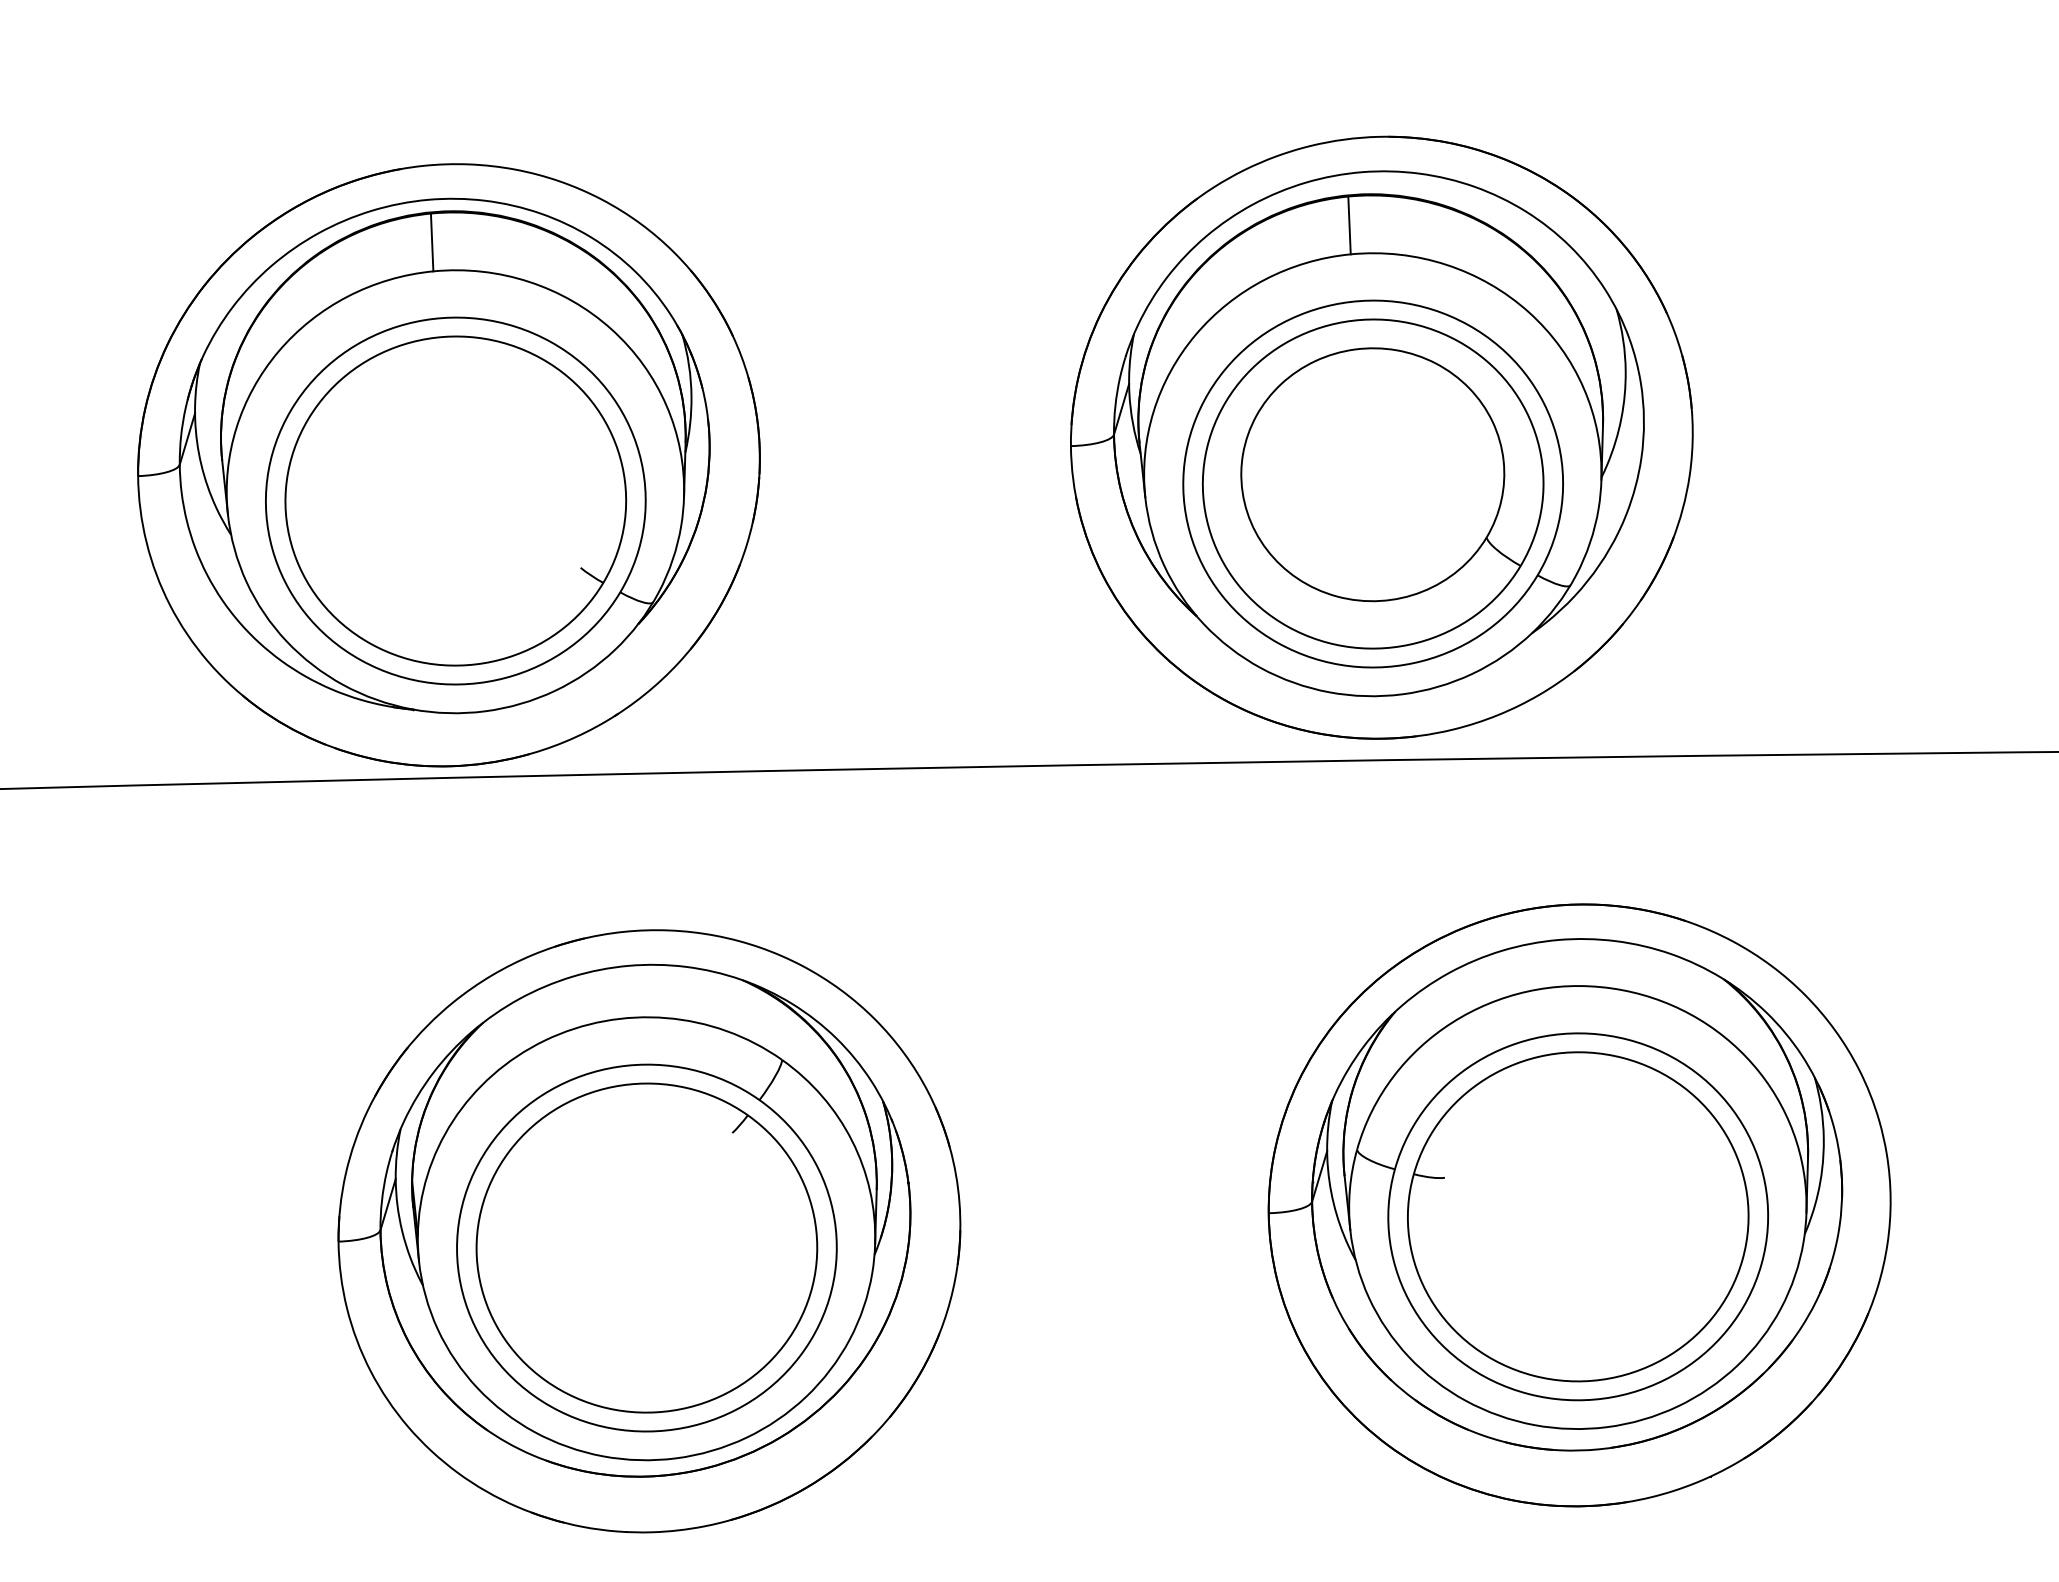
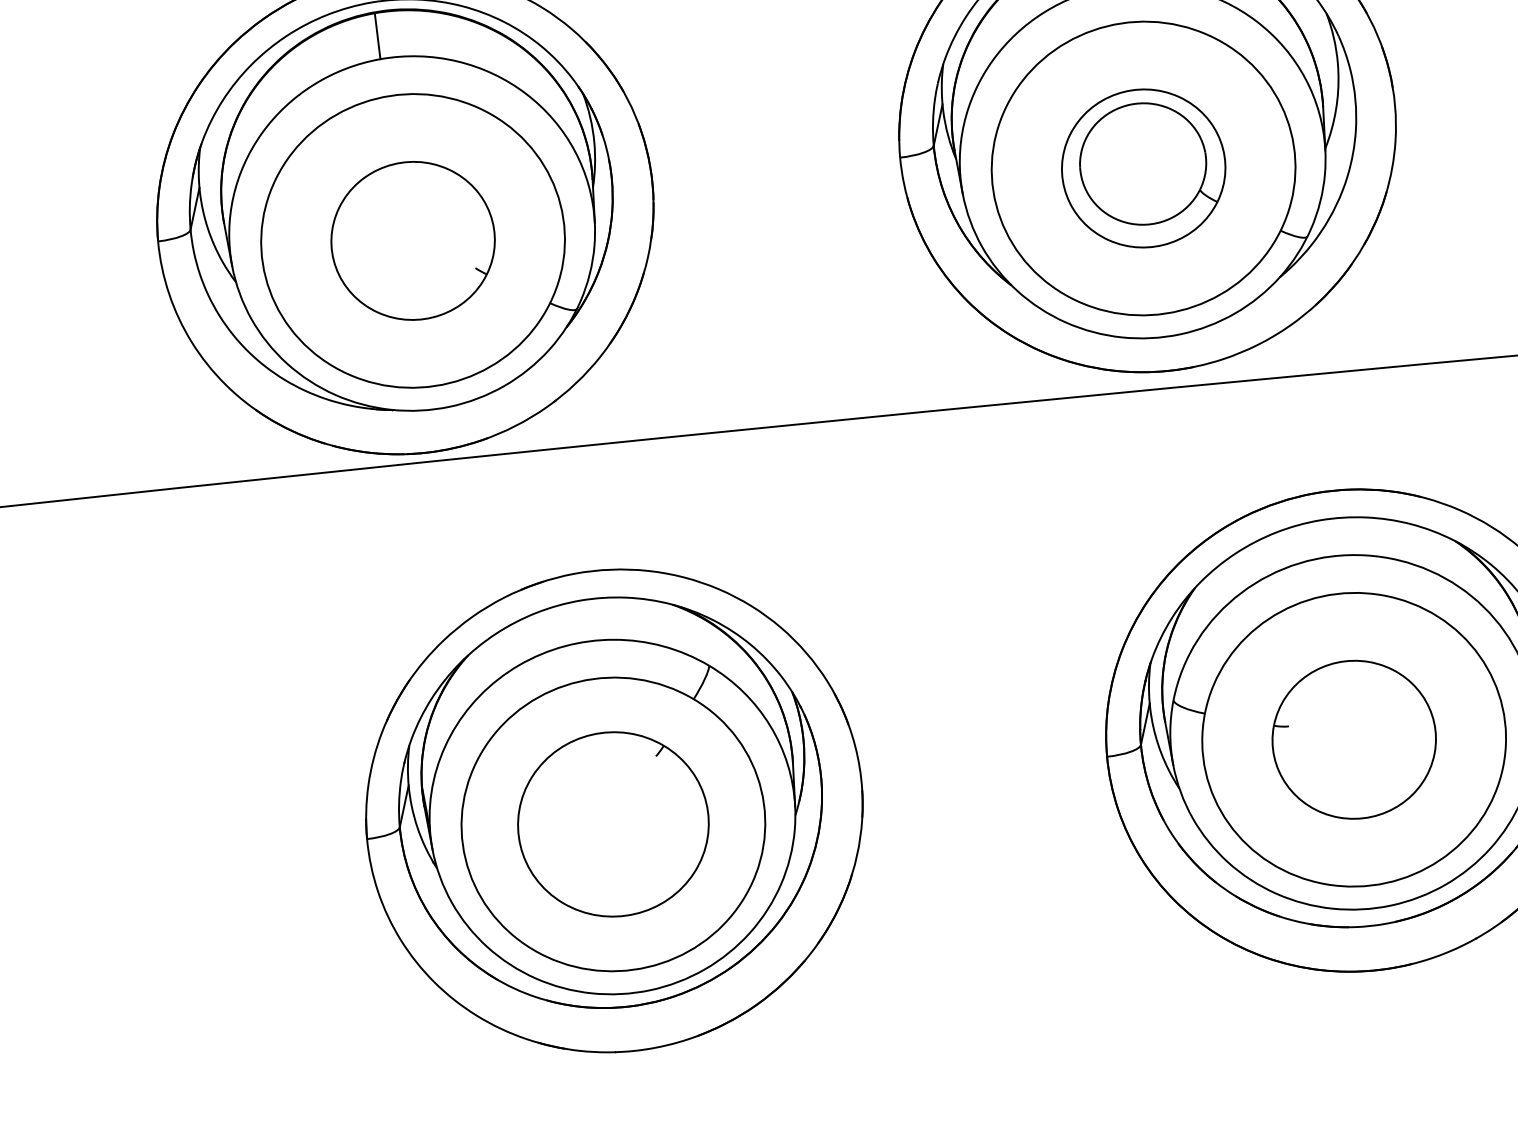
part: (1373, 483) -> (1143, 168), size x0.6
part: (455, 500) -> (412, 240), size x0.6
part: (1578, 1216) -> (1354, 739), size x0.6
part: (646, 1247) -> (613, 824), size x0.7

